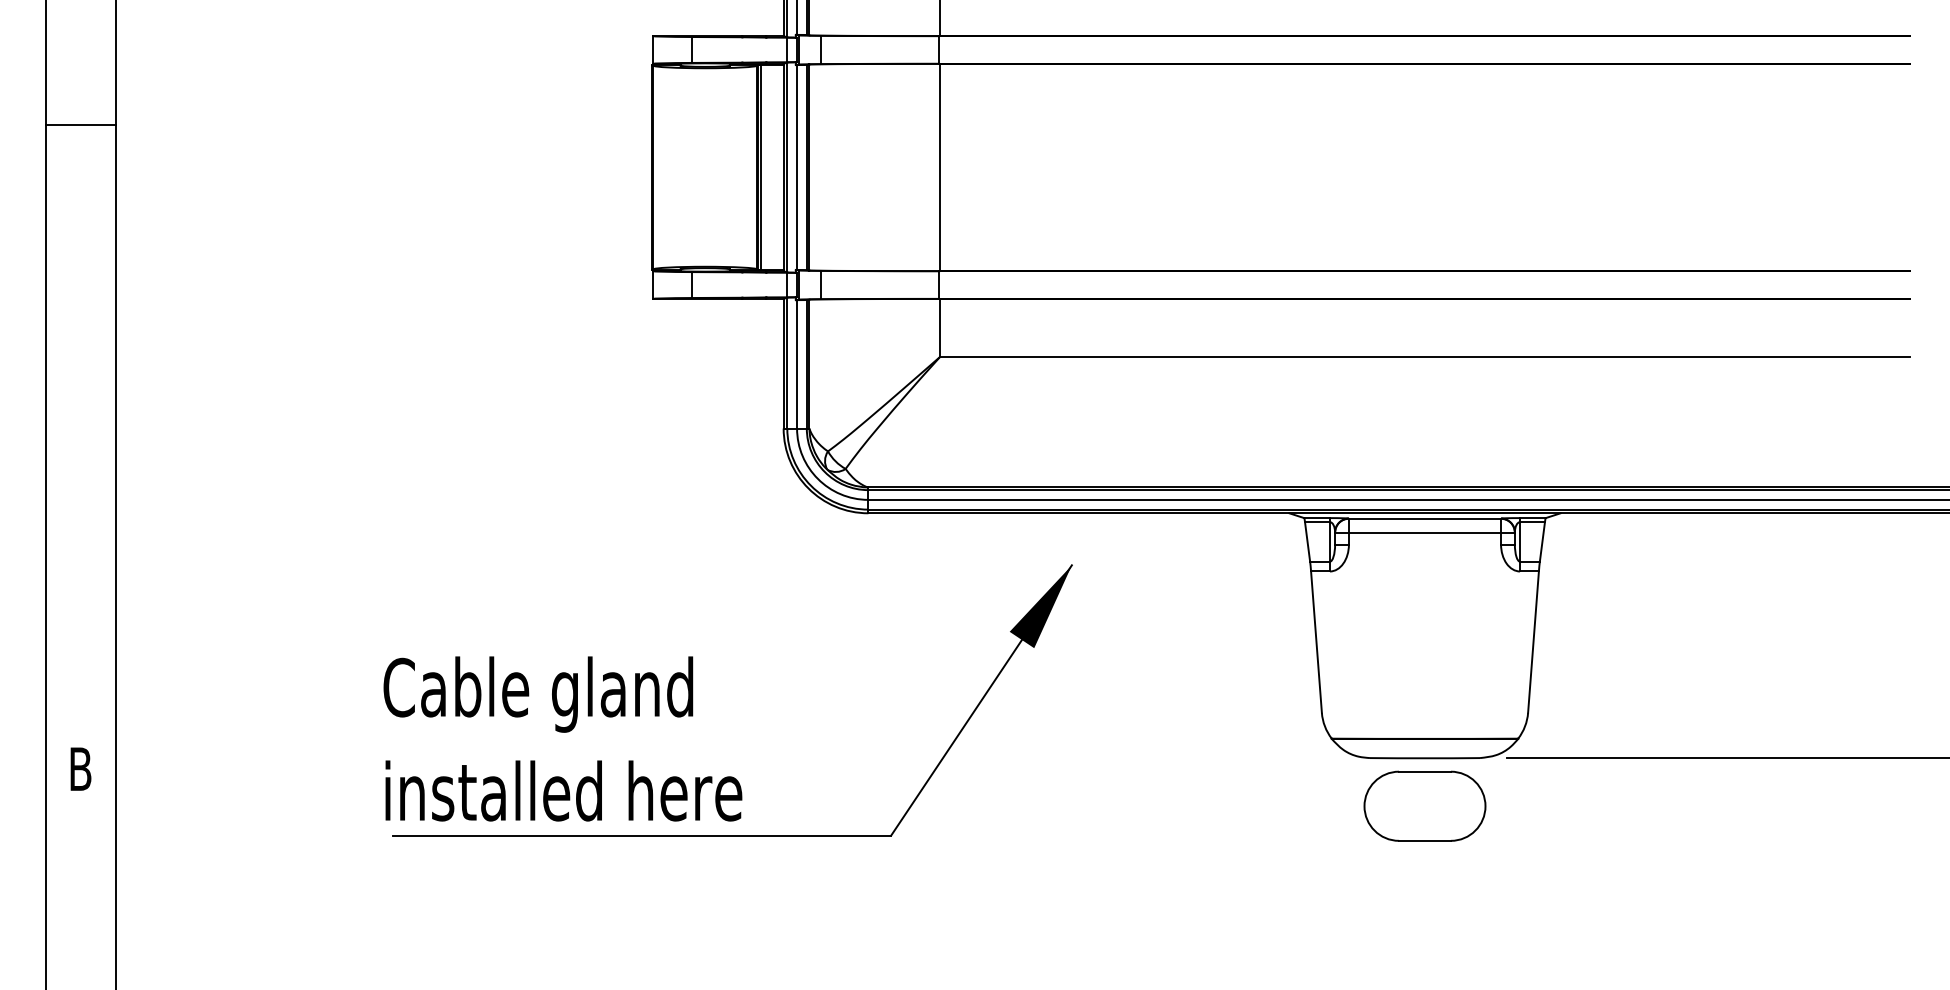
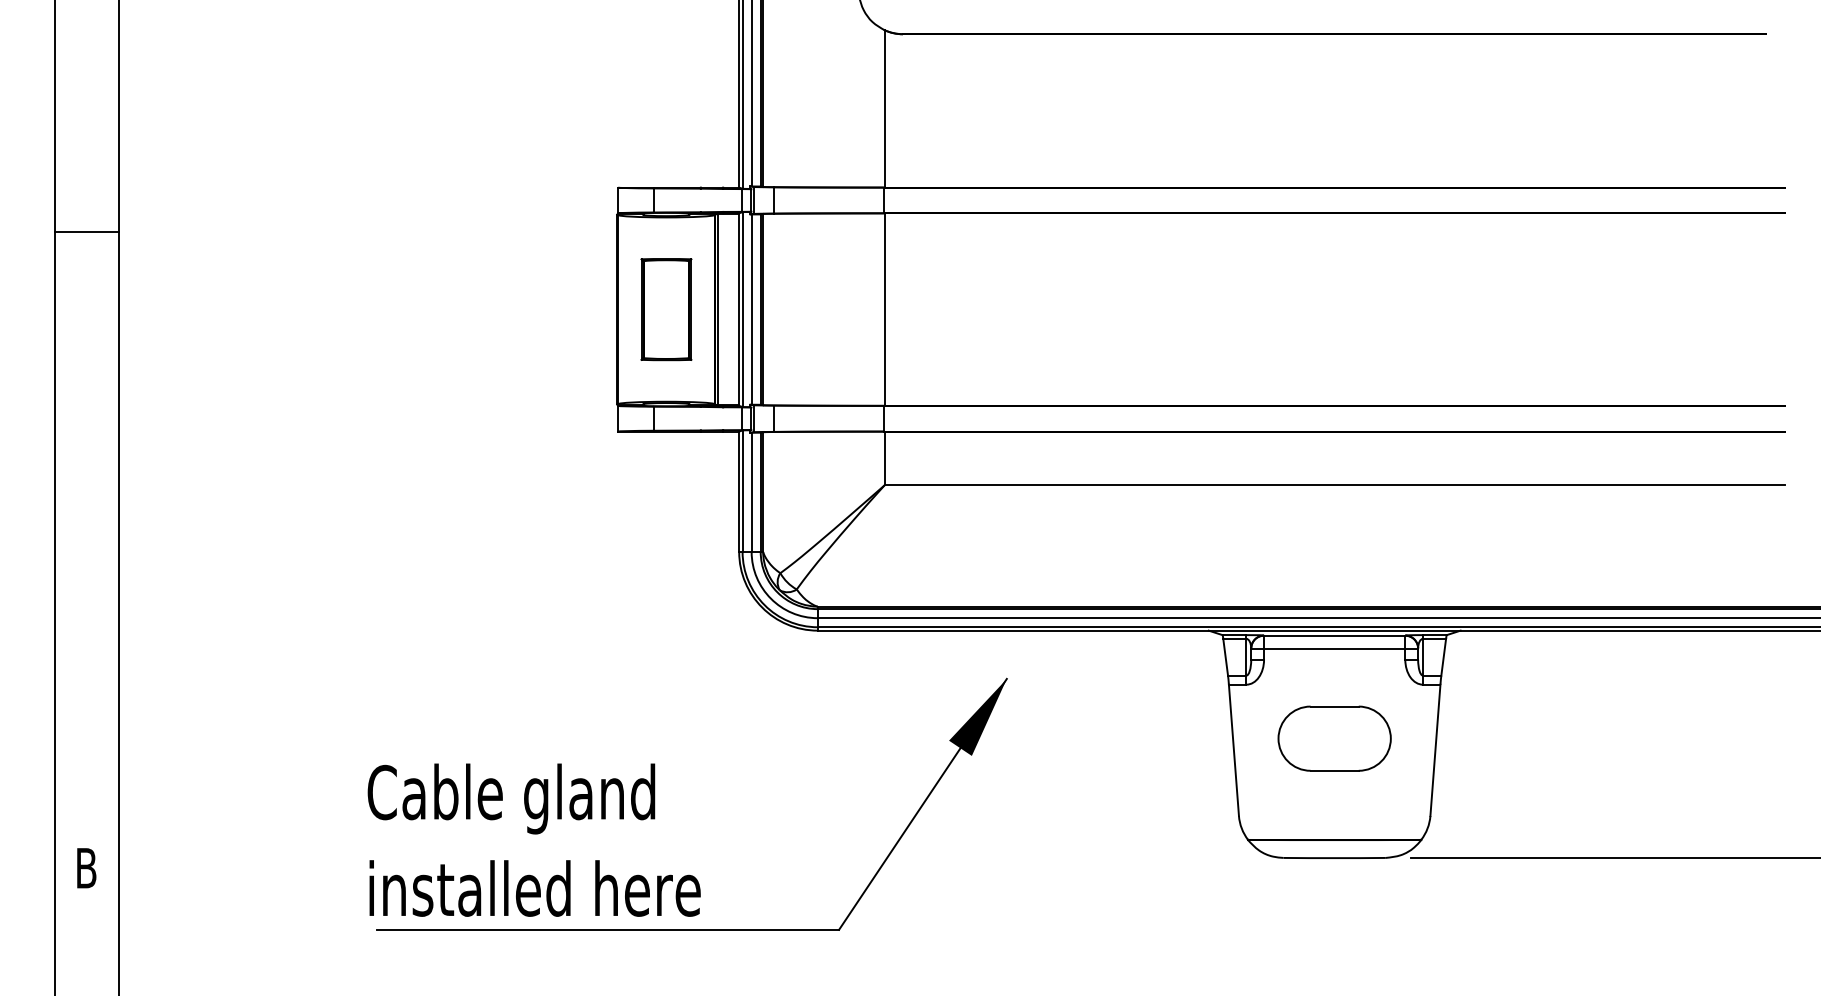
line: (80, 125) -> (86, 232), moved
part: (705, 167) -> (666, 309), added
part: (1424, 806) -> (1334, 738), moved

